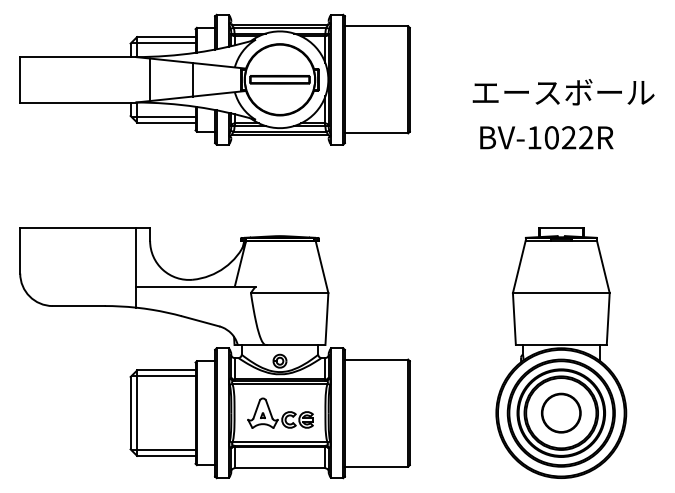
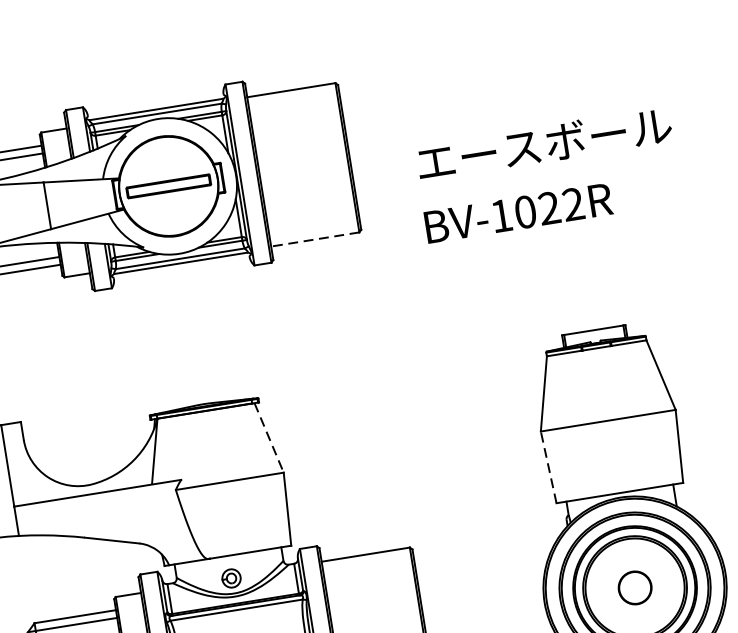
text: (563, 92) -> (544, 144), moved
line: (376, 133) -> (315, 239), solid -> dashed
text: (546, 137) -> (518, 212), moved
line: (322, 267) -> (269, 438), solid -> dashed
line: (514, 318) -> (548, 466), solid -> dashed
part: (561, 412) -> (635, 587), size x0.6

